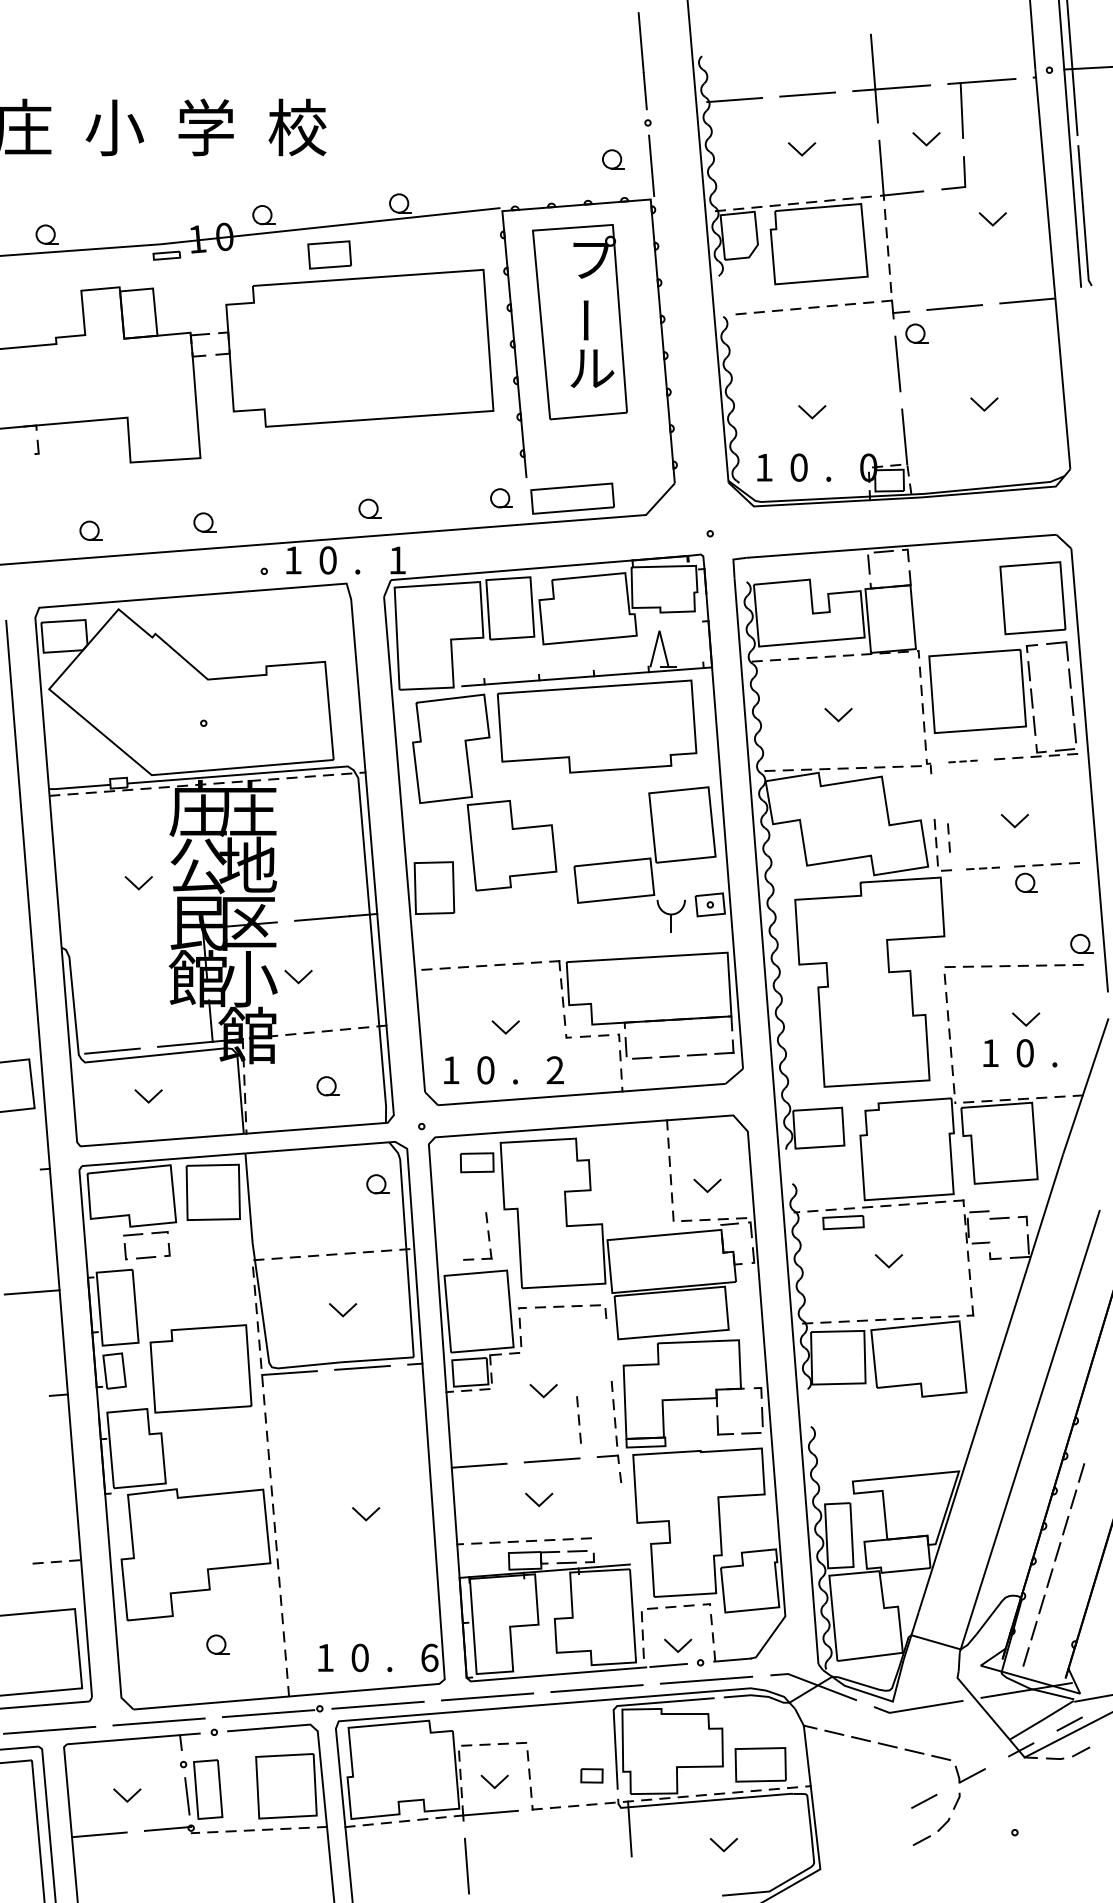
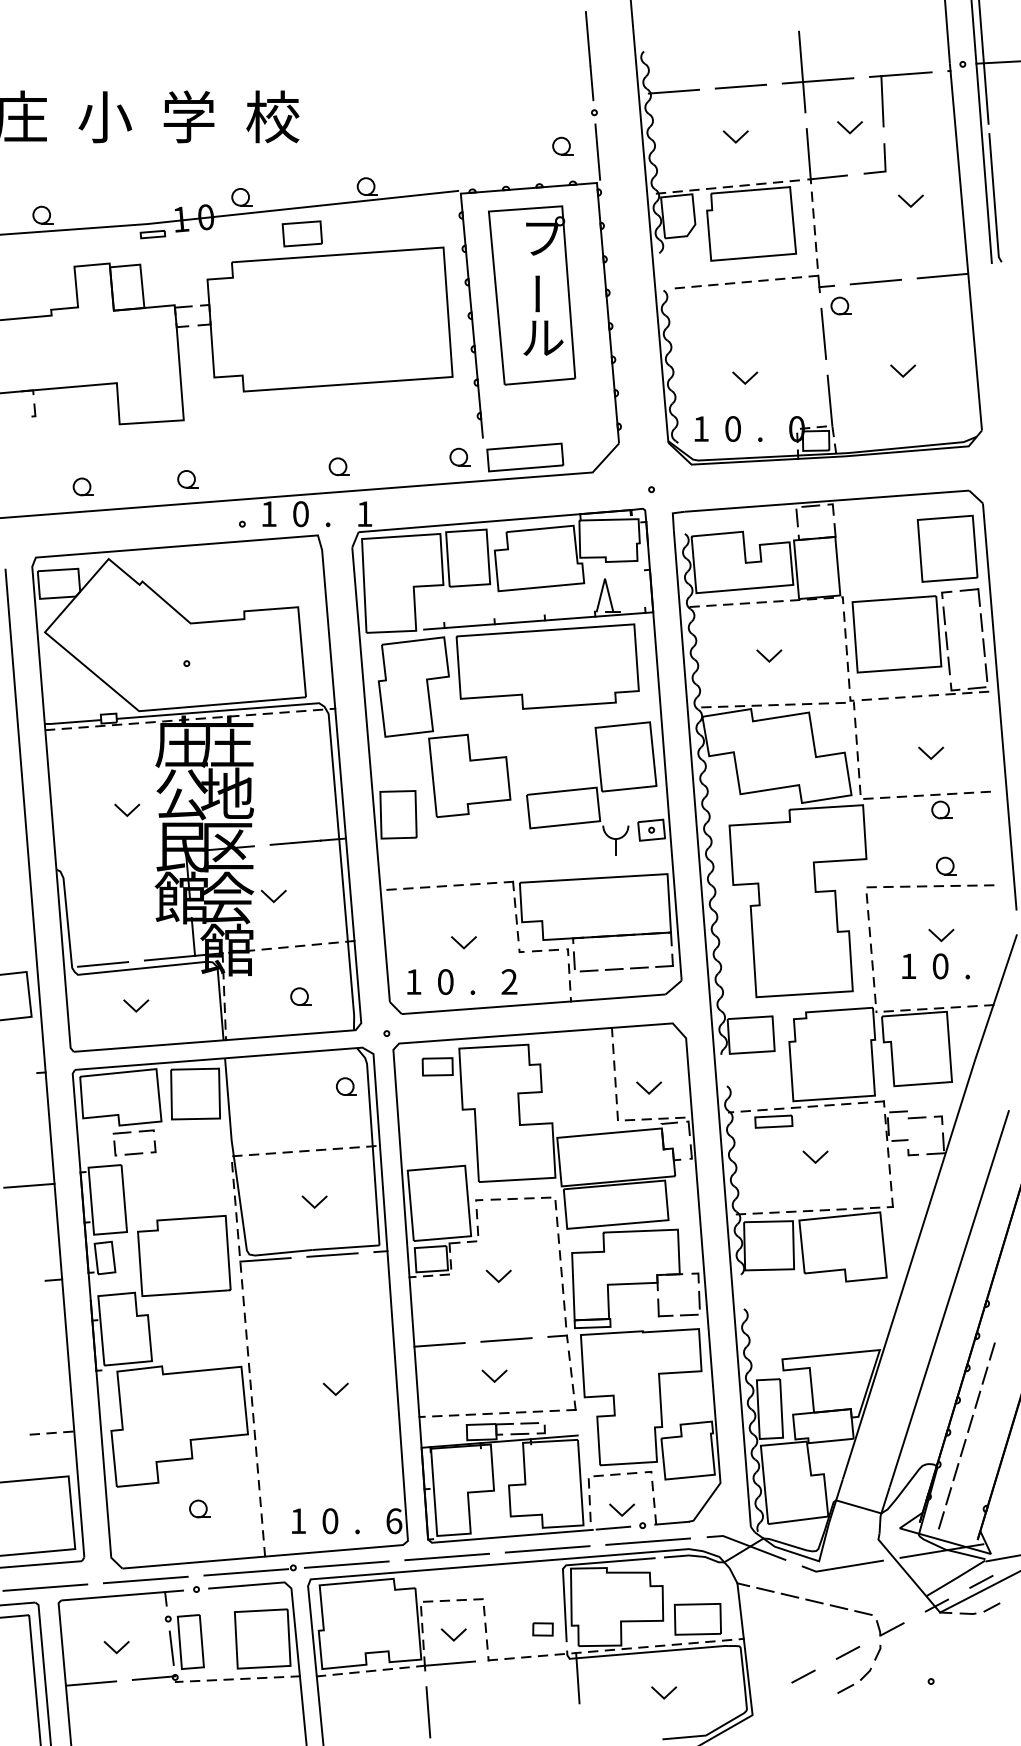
part: (962, 761) -> (883, 698), size x1.67
line: (948, 834) -> (855, 728), moved
part: (982, 868) -> (901, 796), size x1.43
part: (1081, 943) -> (946, 865), moved
text: (248, 978) -> (227, 897), 小 -> 会
part: (487, 1235) -> (571, 1388), moved
part: (578, 1419) -> (558, 1238), moved
line: (875, 1826) -> (803, 1675), added

